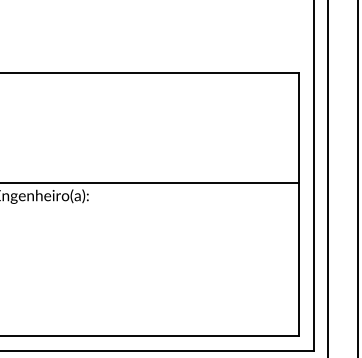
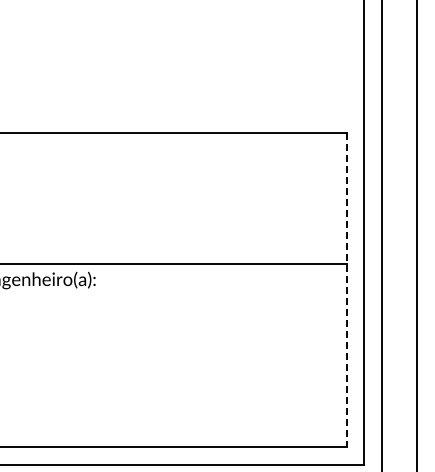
line: (298, 204) -> (346, 290), solid -> dashed

